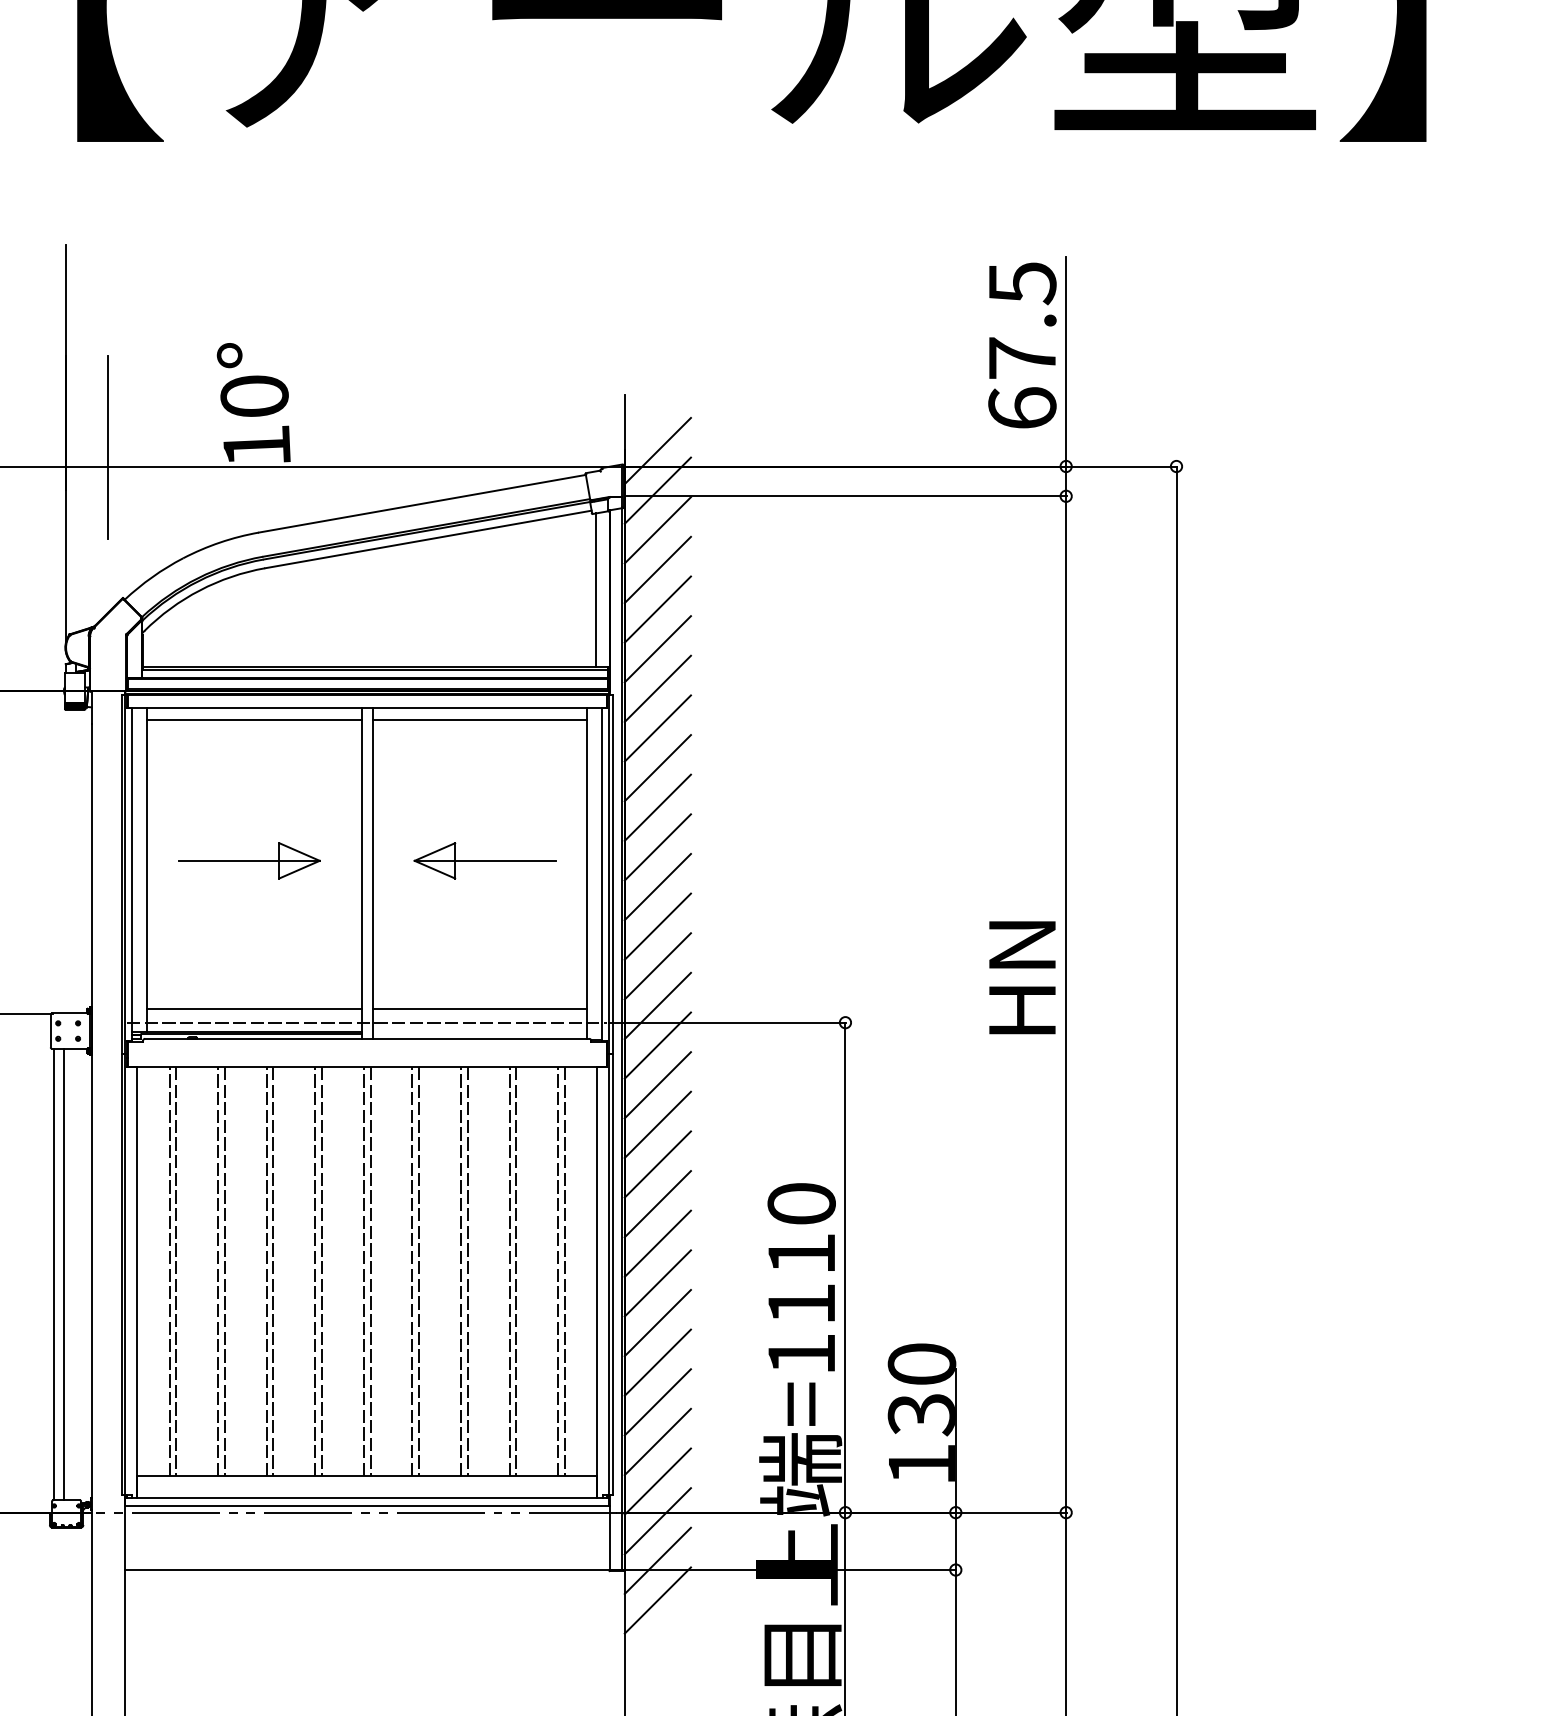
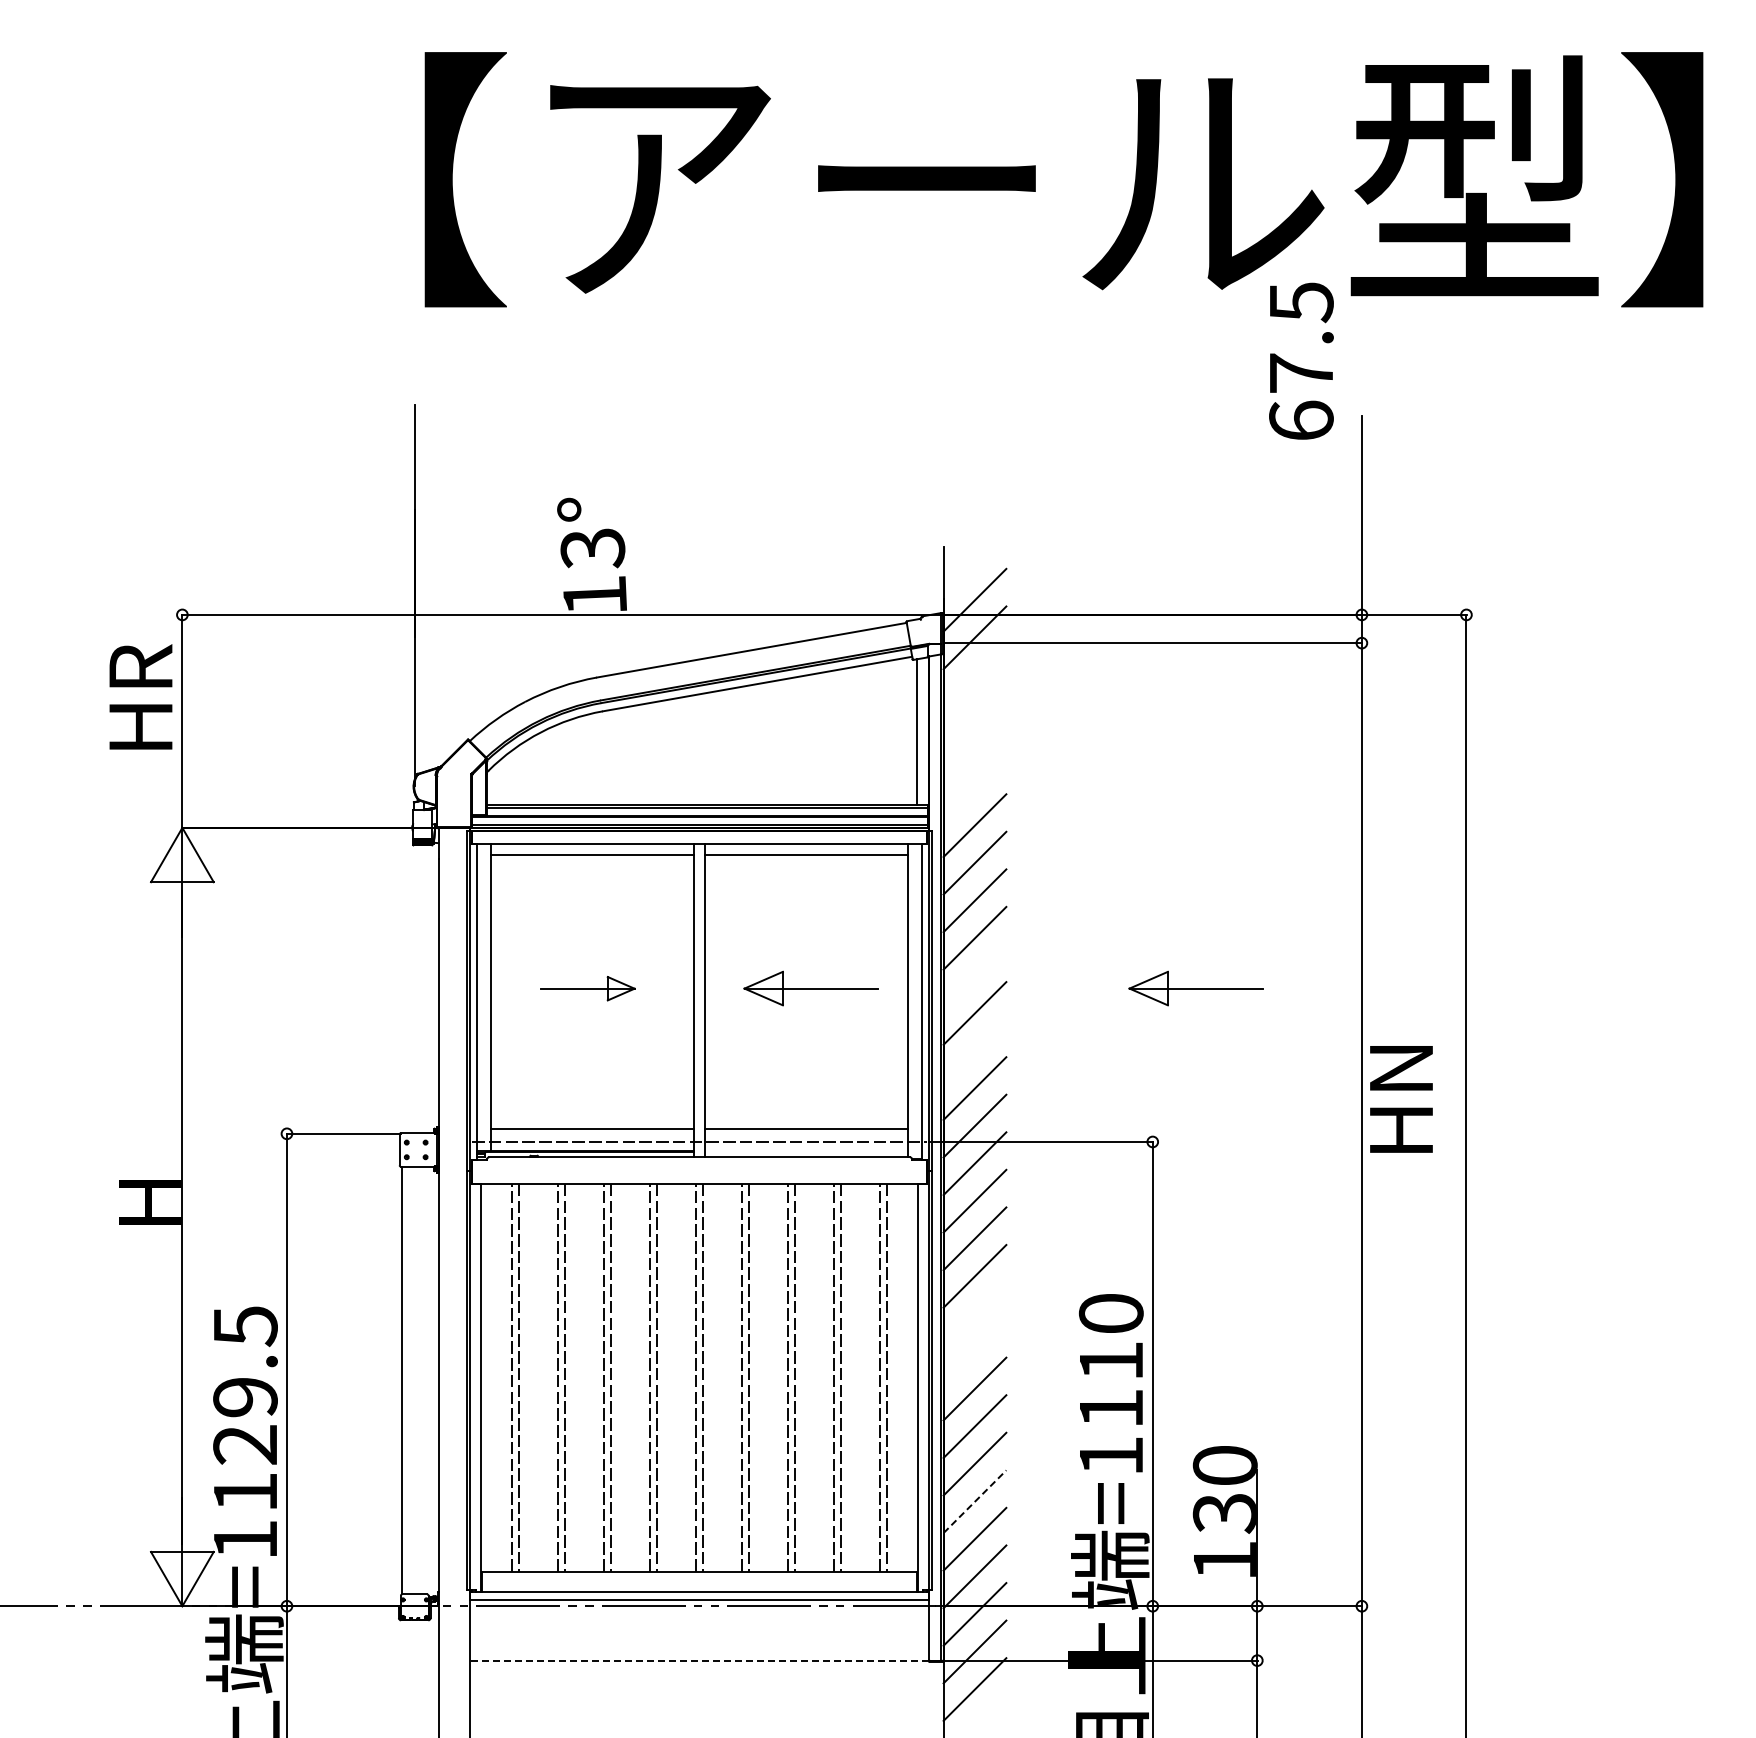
text: (1022, 344) -> (1301, 360), moved
text: (254, 396) -> (592, 548), 10° -> 13°
line: (108, 447) -> (454, 596), removed
line: (657, 530) -> (974, 675), removed
line: (657, 569) -> (974, 712), removed
line: (657, 609) -> (974, 750), removed
line: (657, 648) -> (974, 787), removed
line: (657, 847) -> (974, 975), removed
part: (248, 860) -> (587, 988), size x0.7
part: (890, 860) -> (1195, 988), added
line: (657, 926) -> (974, 1050), removed
text: (1022, 977) -> (1401, 1099), moved
line: (657, 1203) -> (974, 1313), removed
line: (657, 1243) -> (974, 1351), removed
line: (64, 1274) -> (412, 1380), removed
line: (658, 1402) -> (975, 1501), solid -> dashed
line: (367, 1569) -> (699, 1660), solid -> dashed

